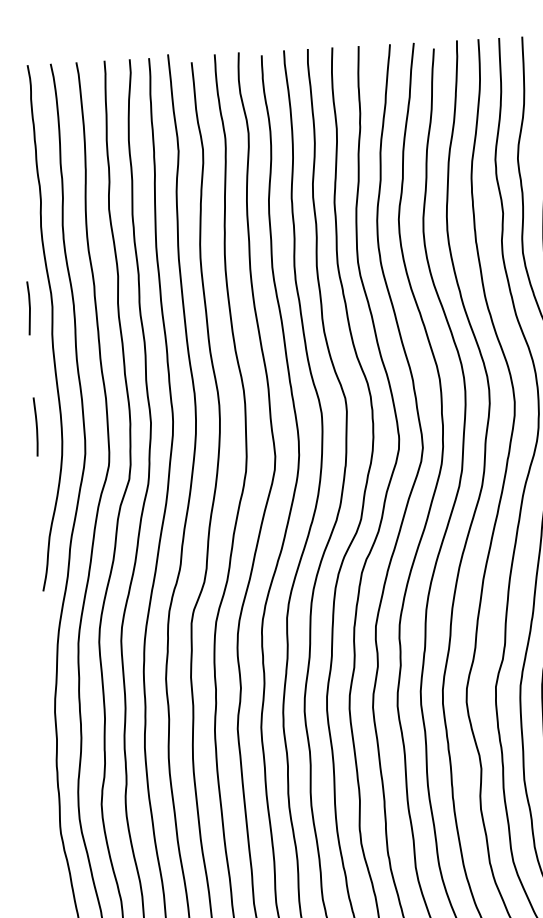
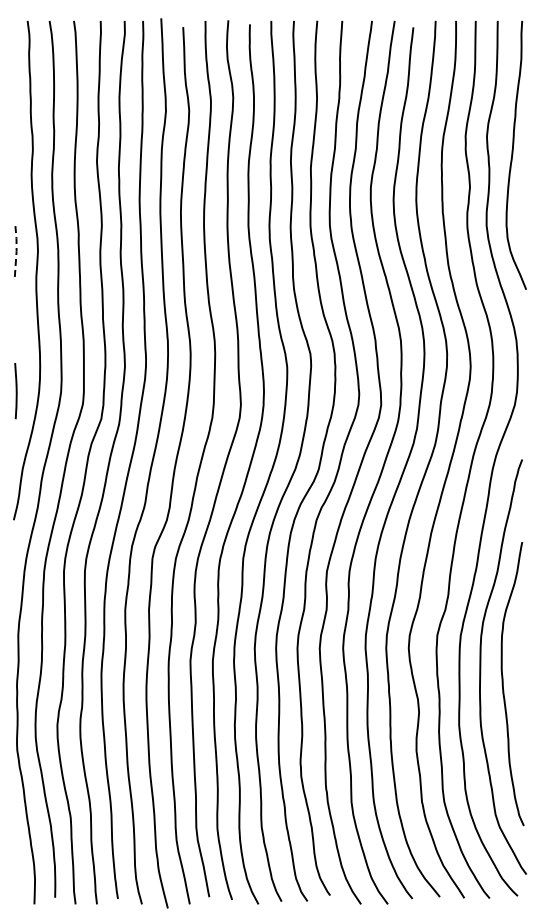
line: (29, 308) -> (16, 251), solid -> dashed
line: (35, 427) -> (15, 391), moved

